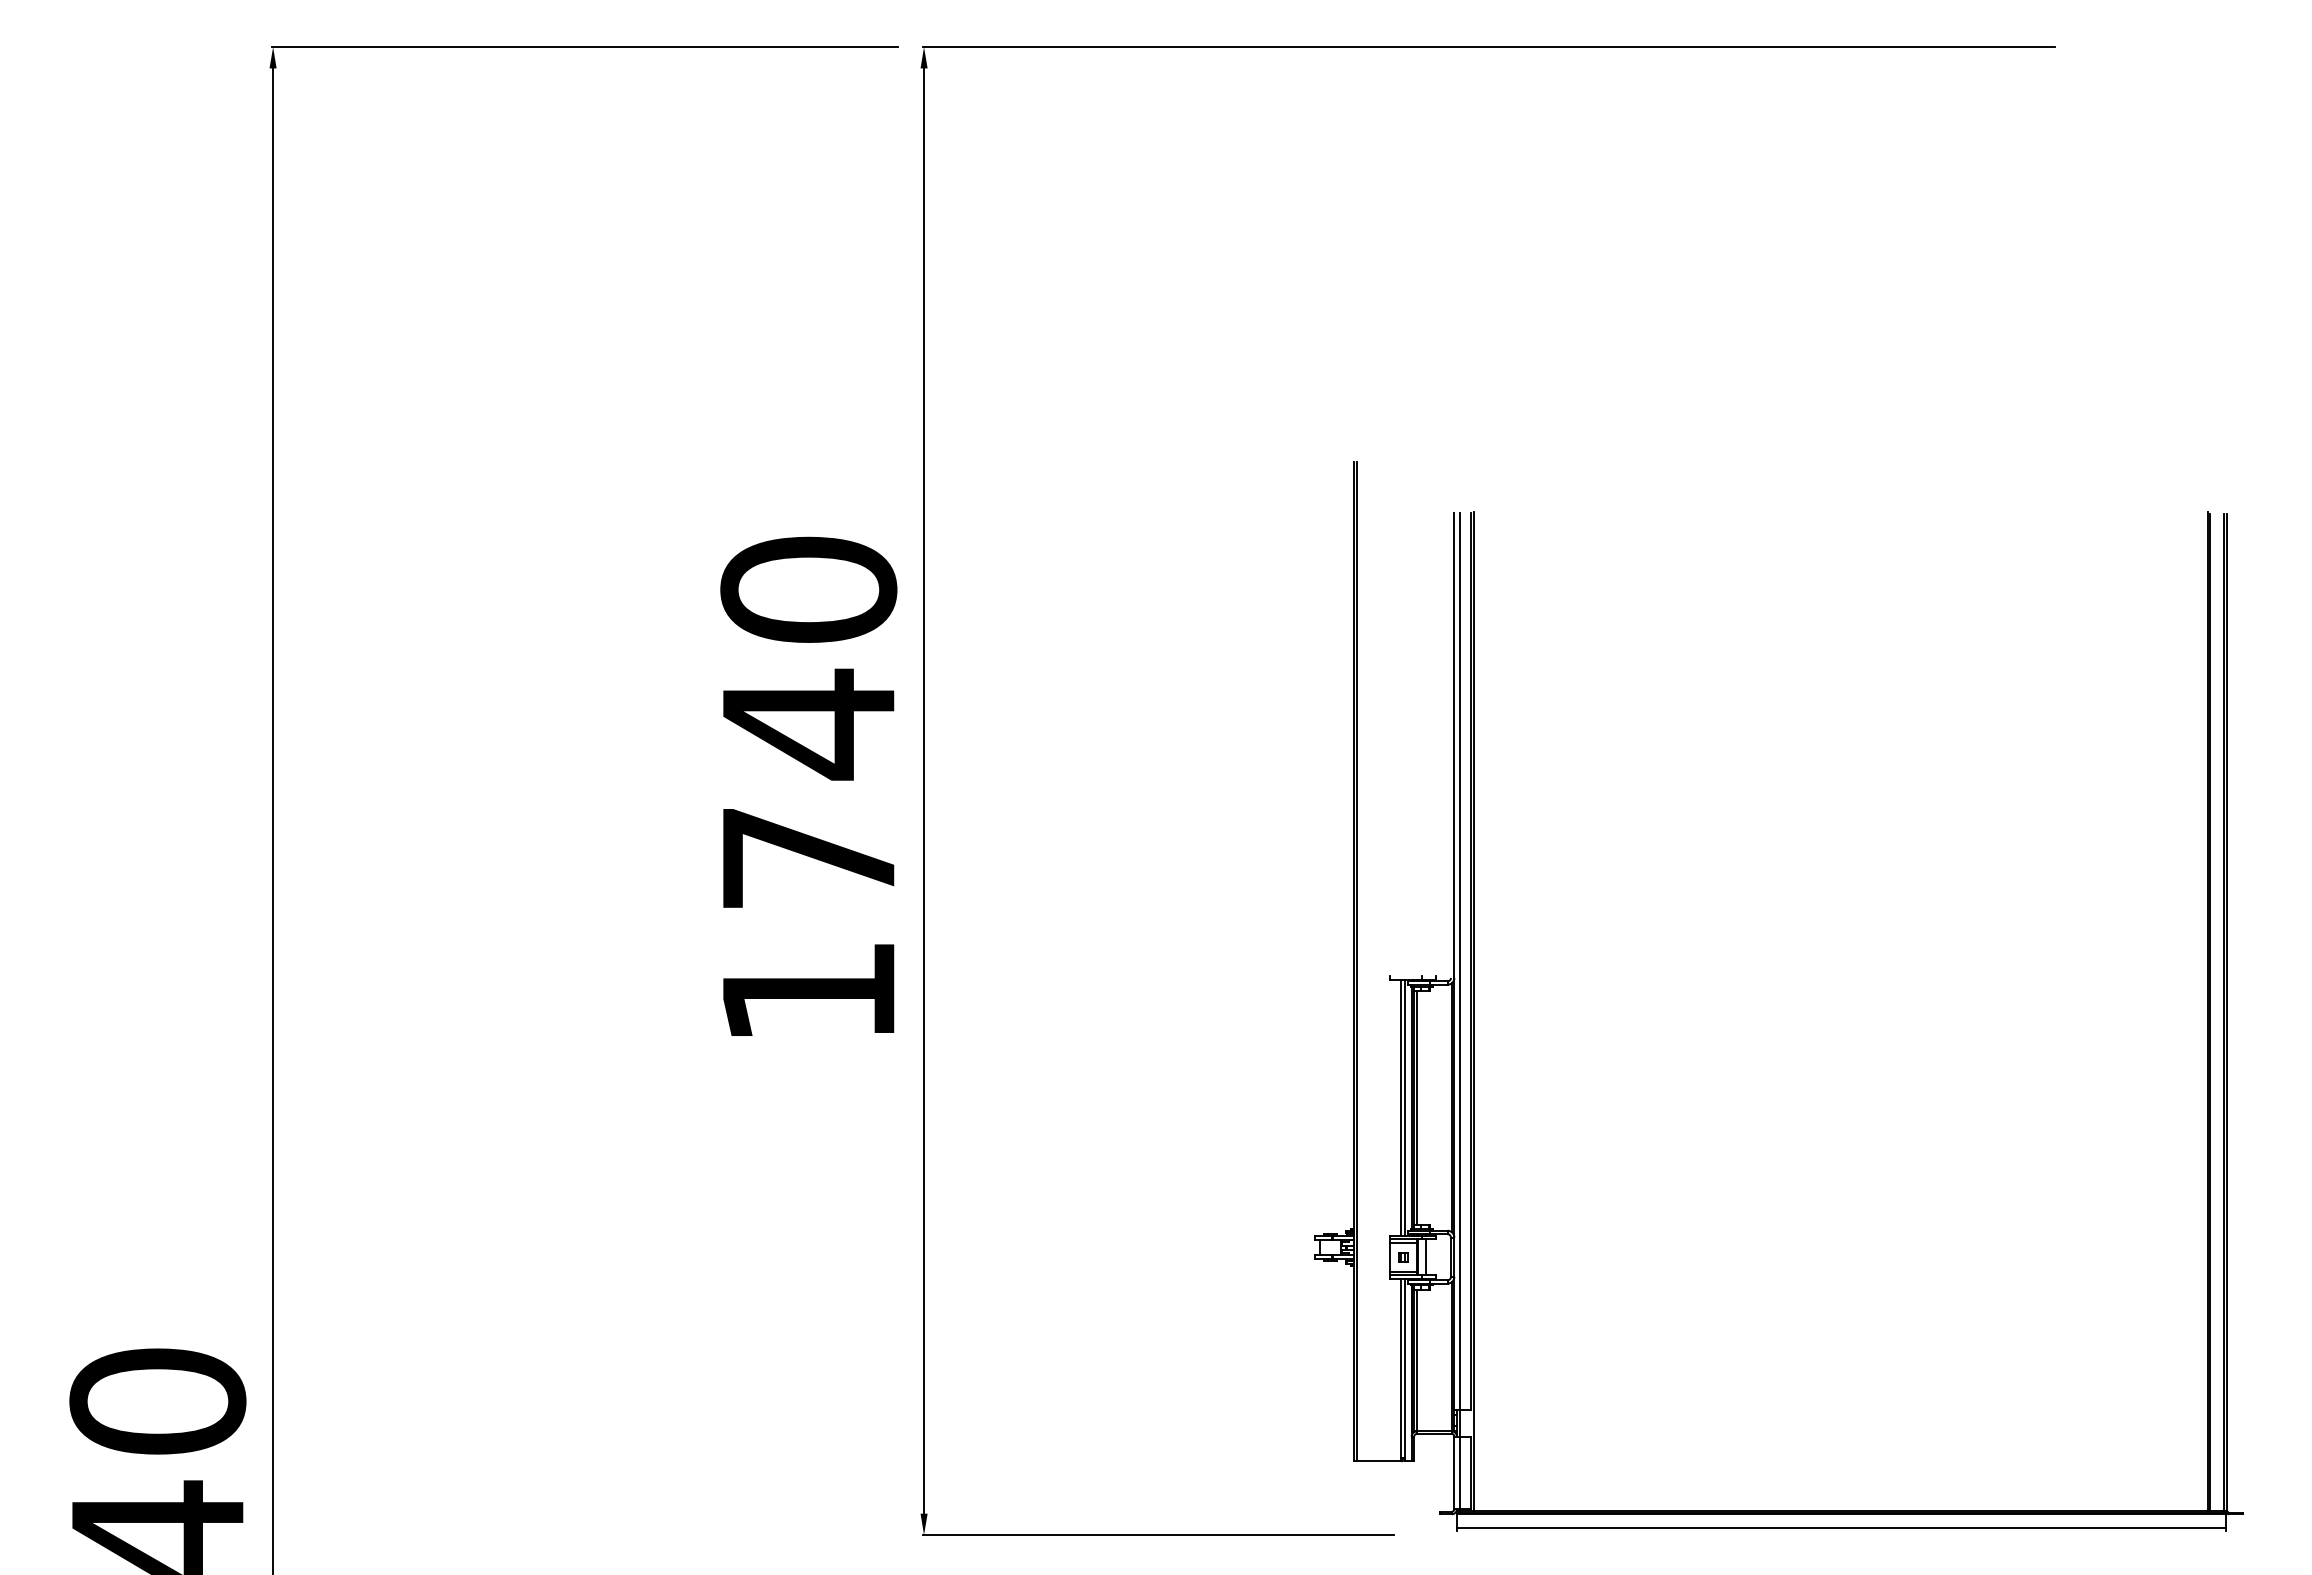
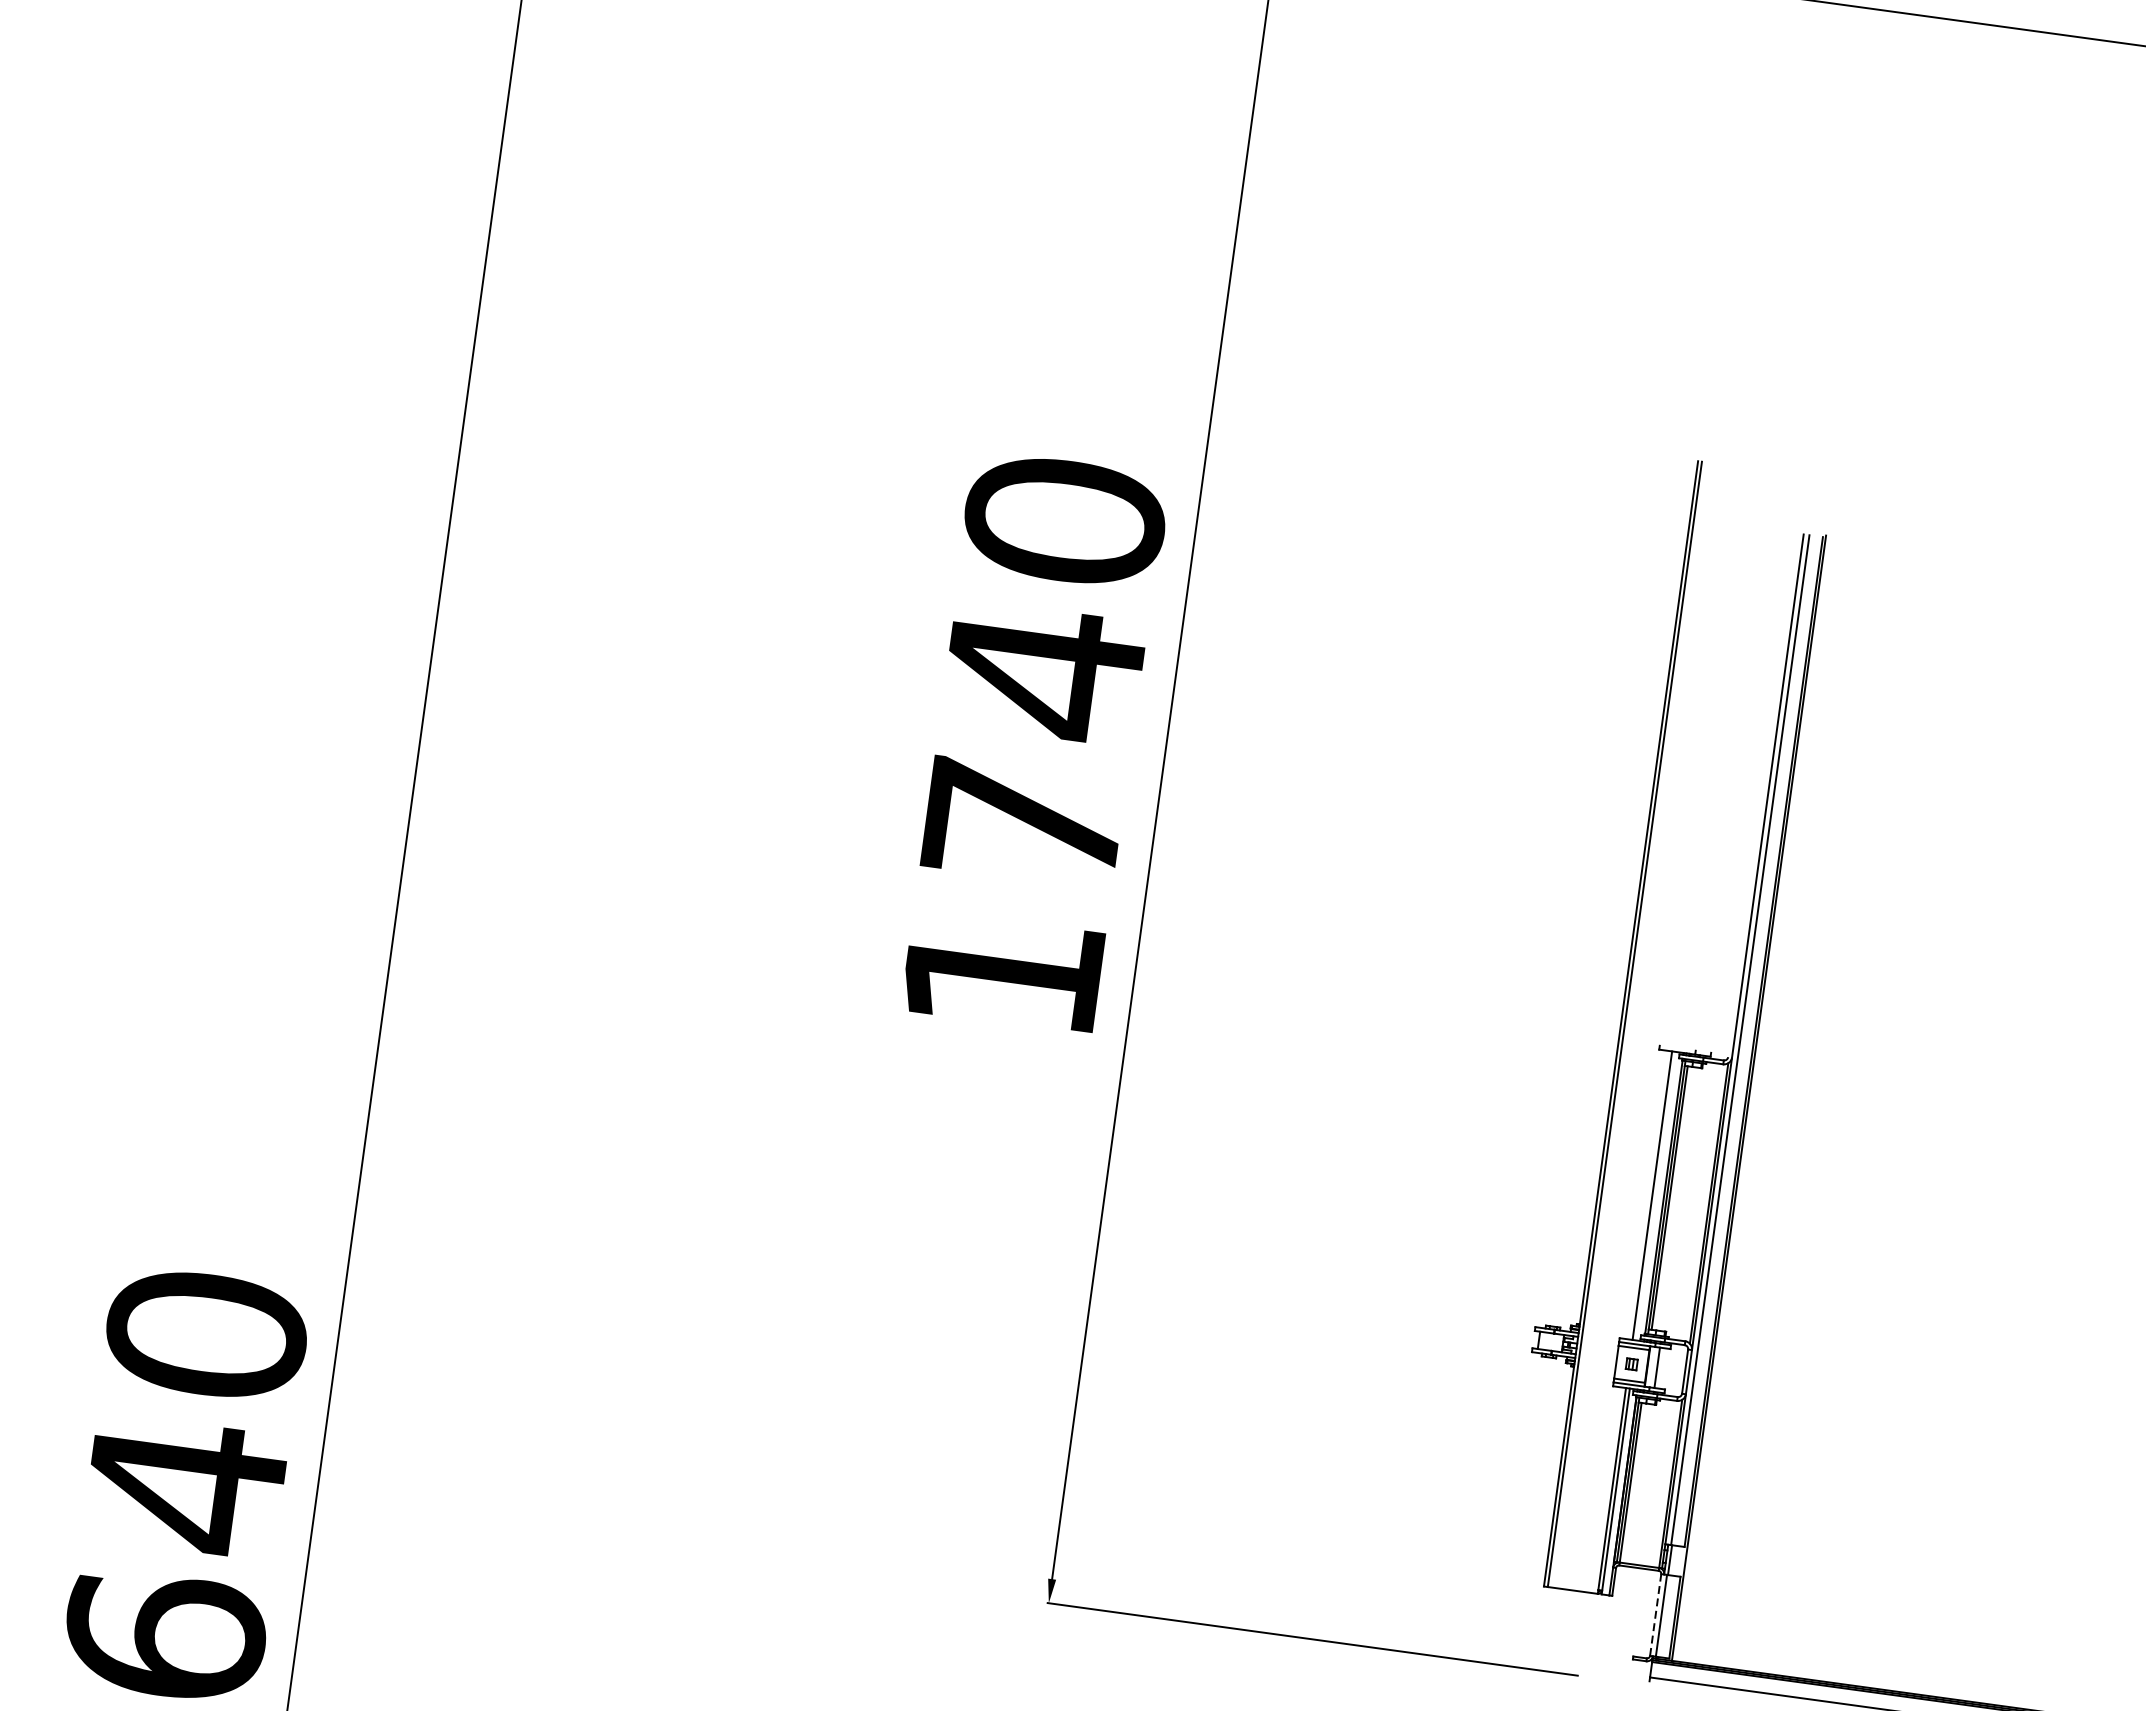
line: (1404, 1107) -> (1655, 1195), removed
line: (1454, 1472) -> (1655, 1614), solid -> dashed

